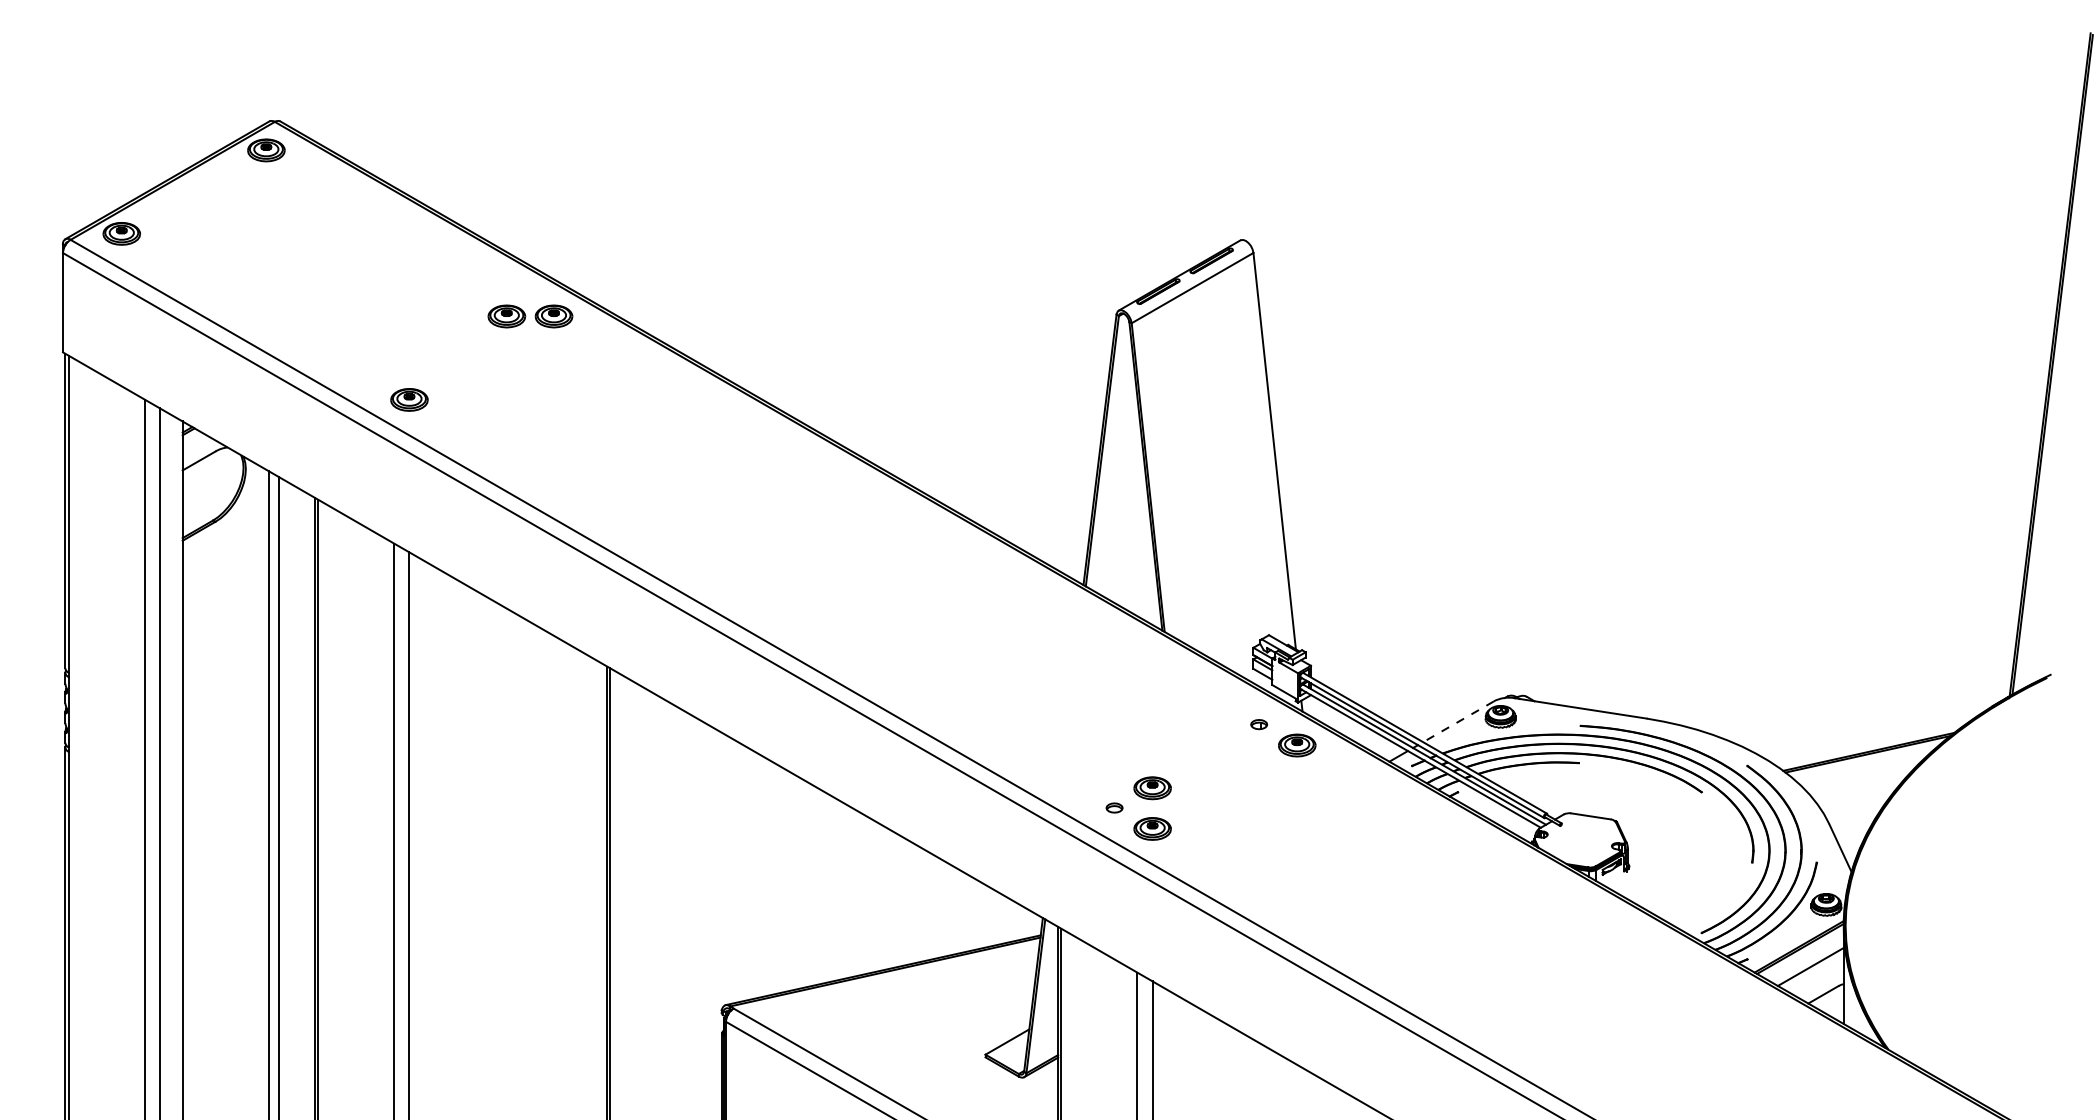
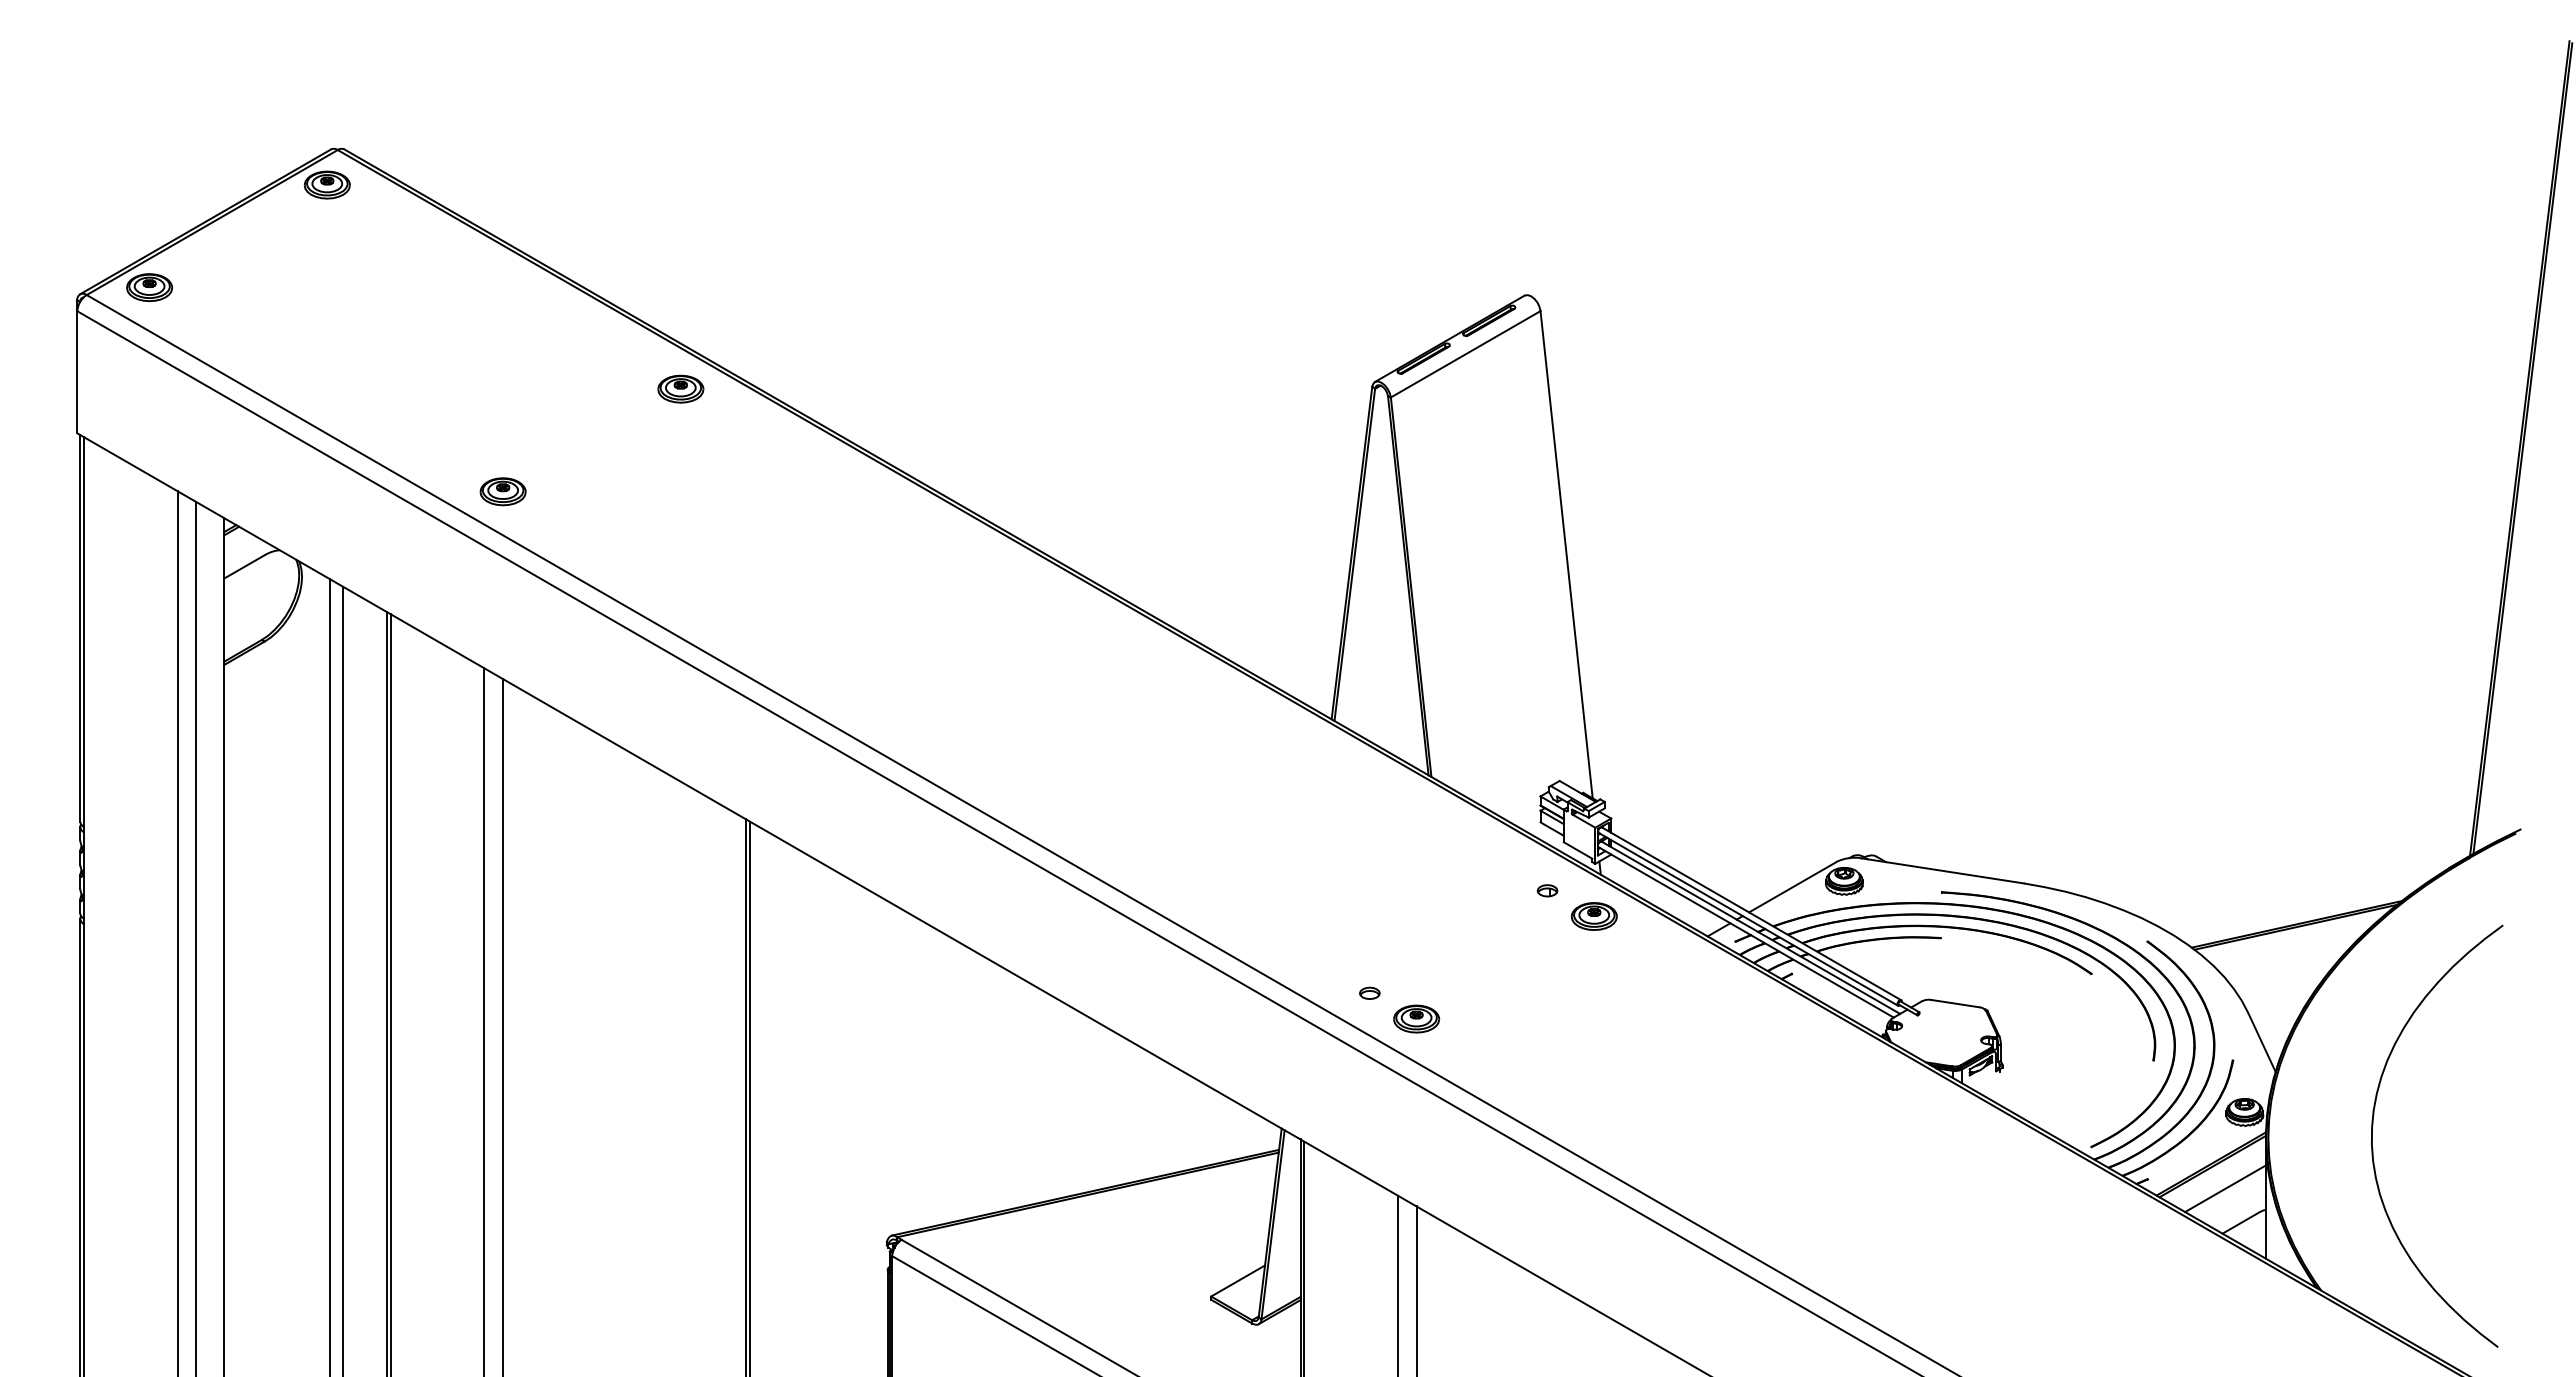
part: (506, 315) -> (622, 388), removed
line: (1458, 721) -> (1792, 887), dashed -> solid
part: (1152, 787) -> (1416, 968), removed
curve: (1931, 916) -> (2373, 1126), added

